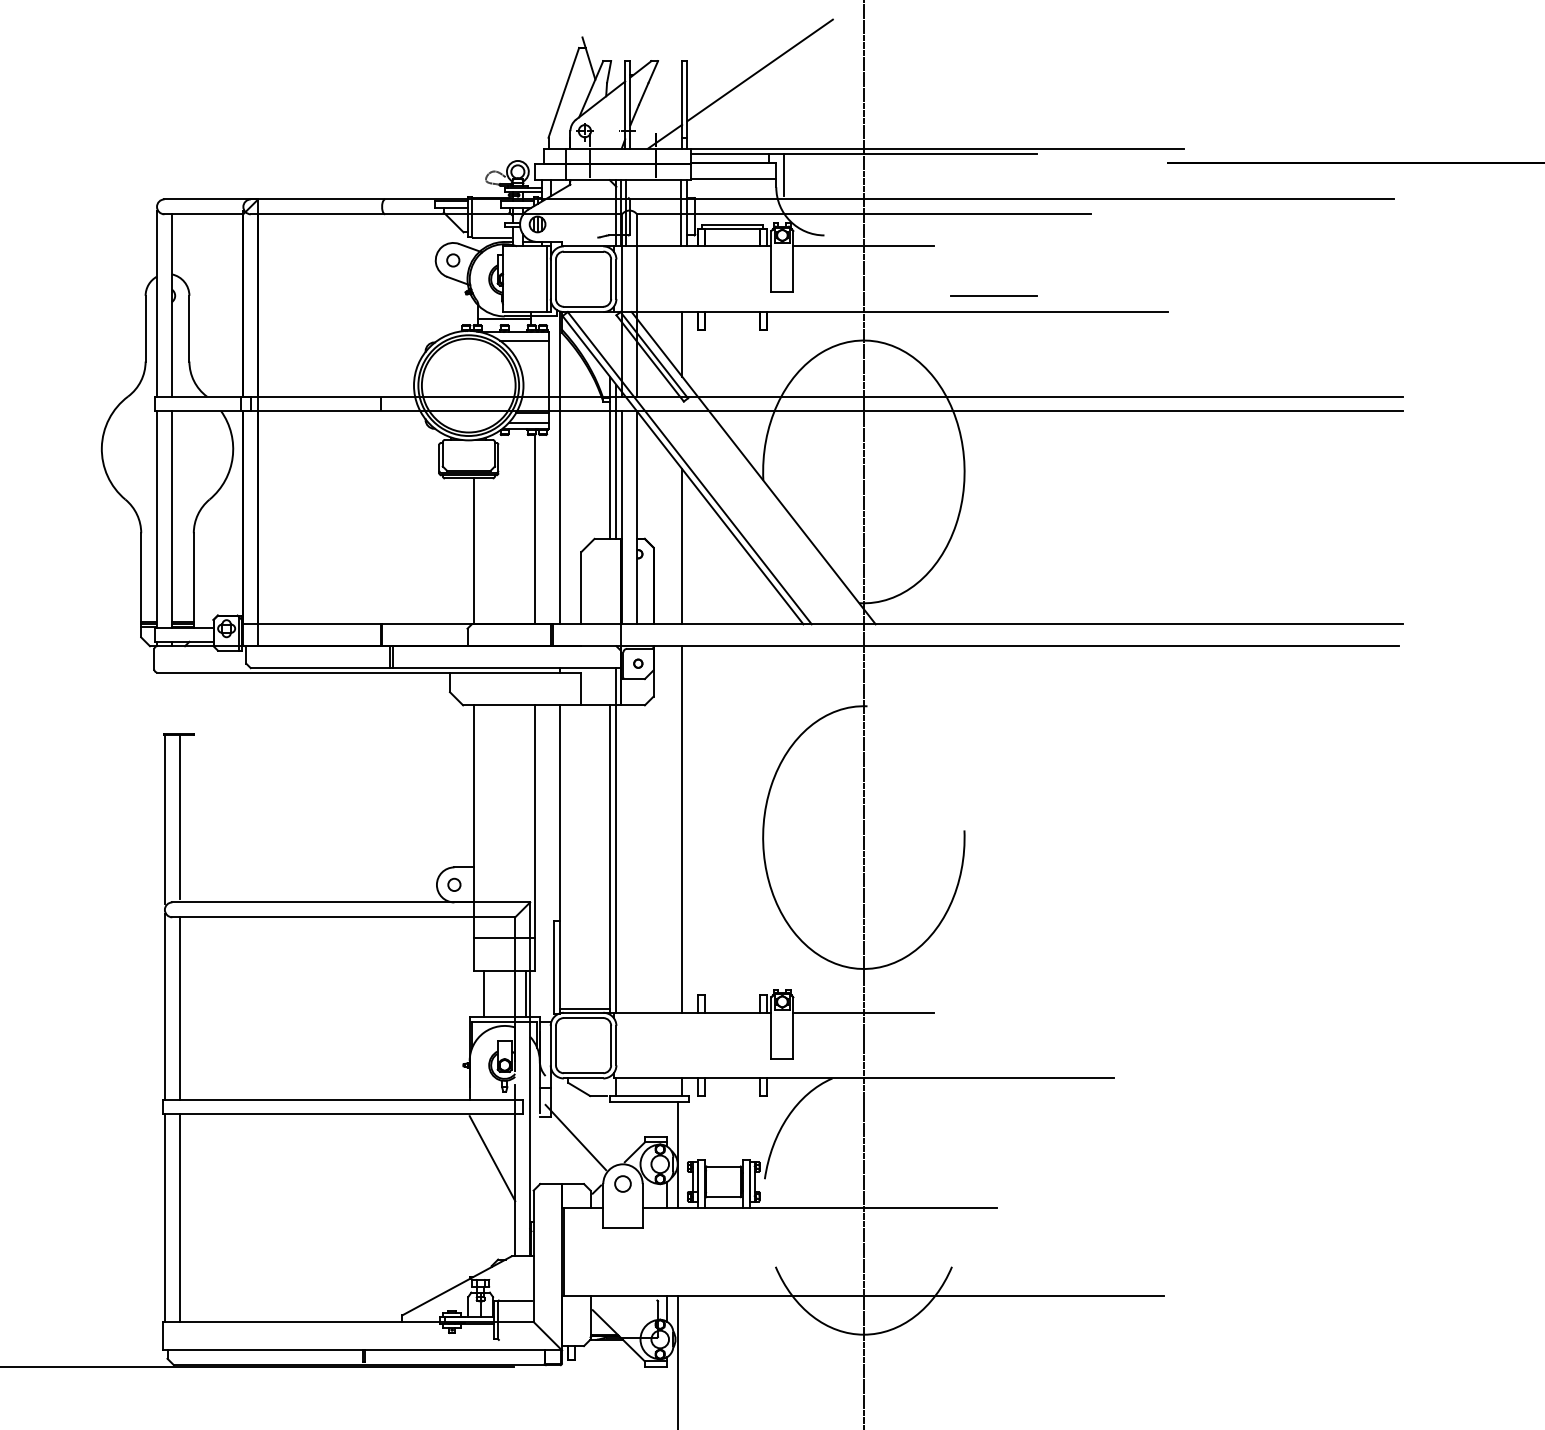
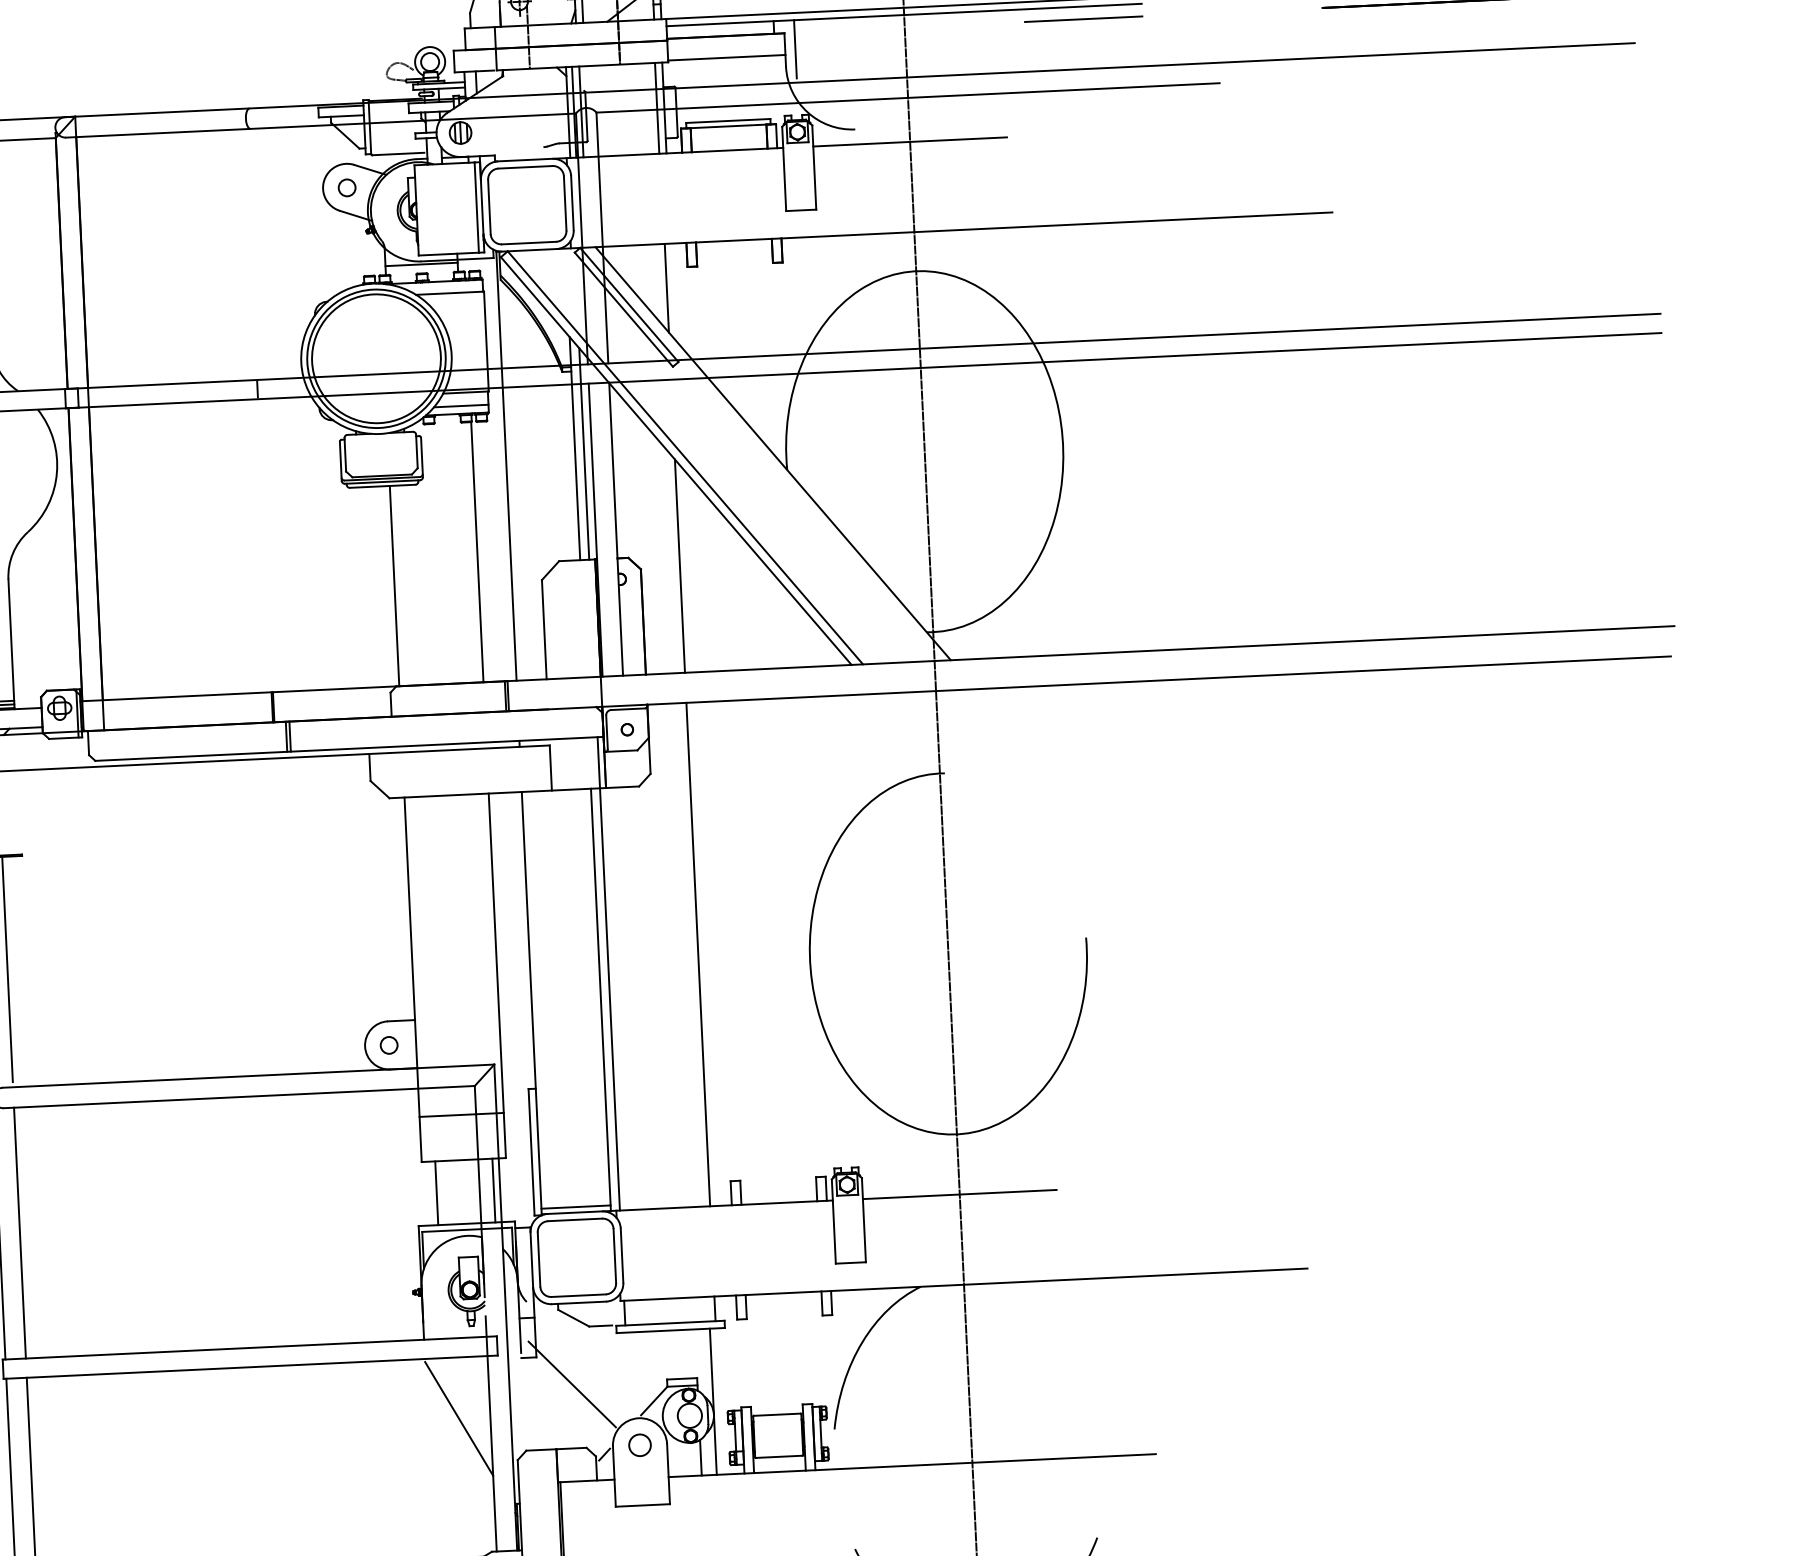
line: (993, 295) -> (1082, 18), moved

